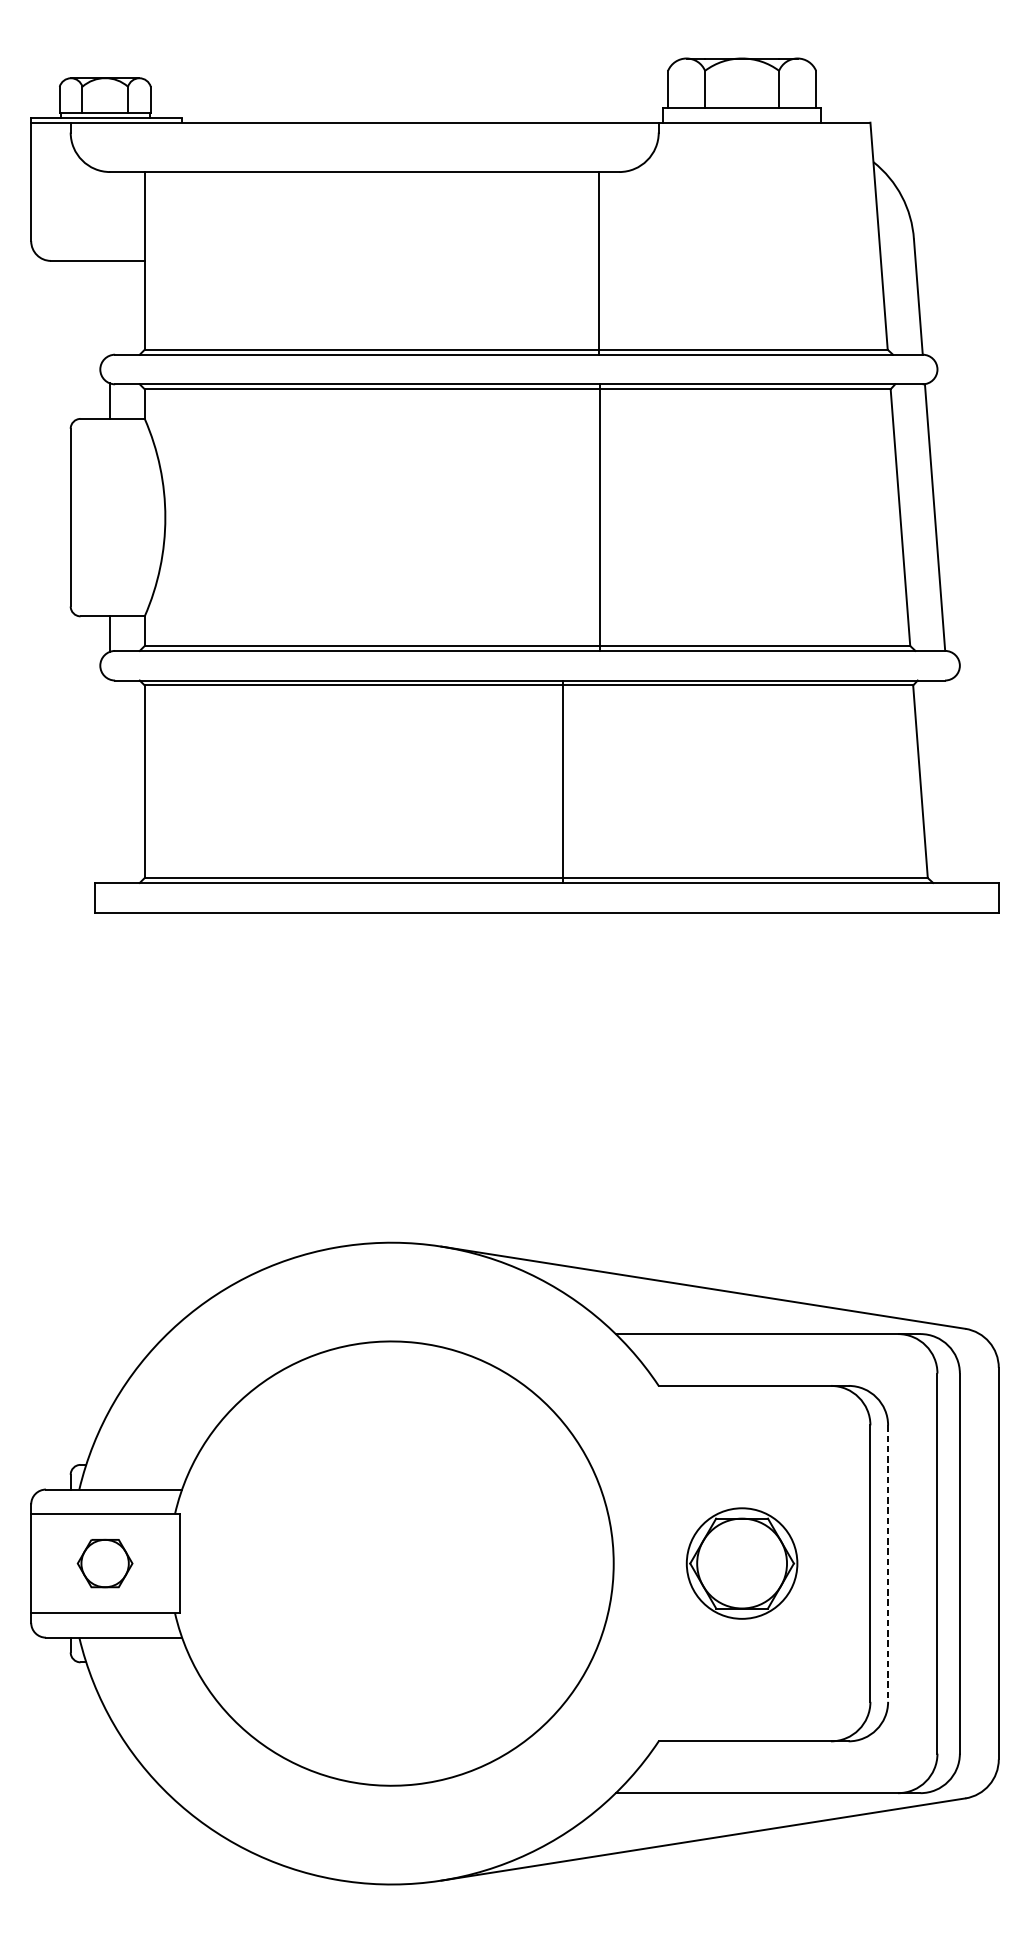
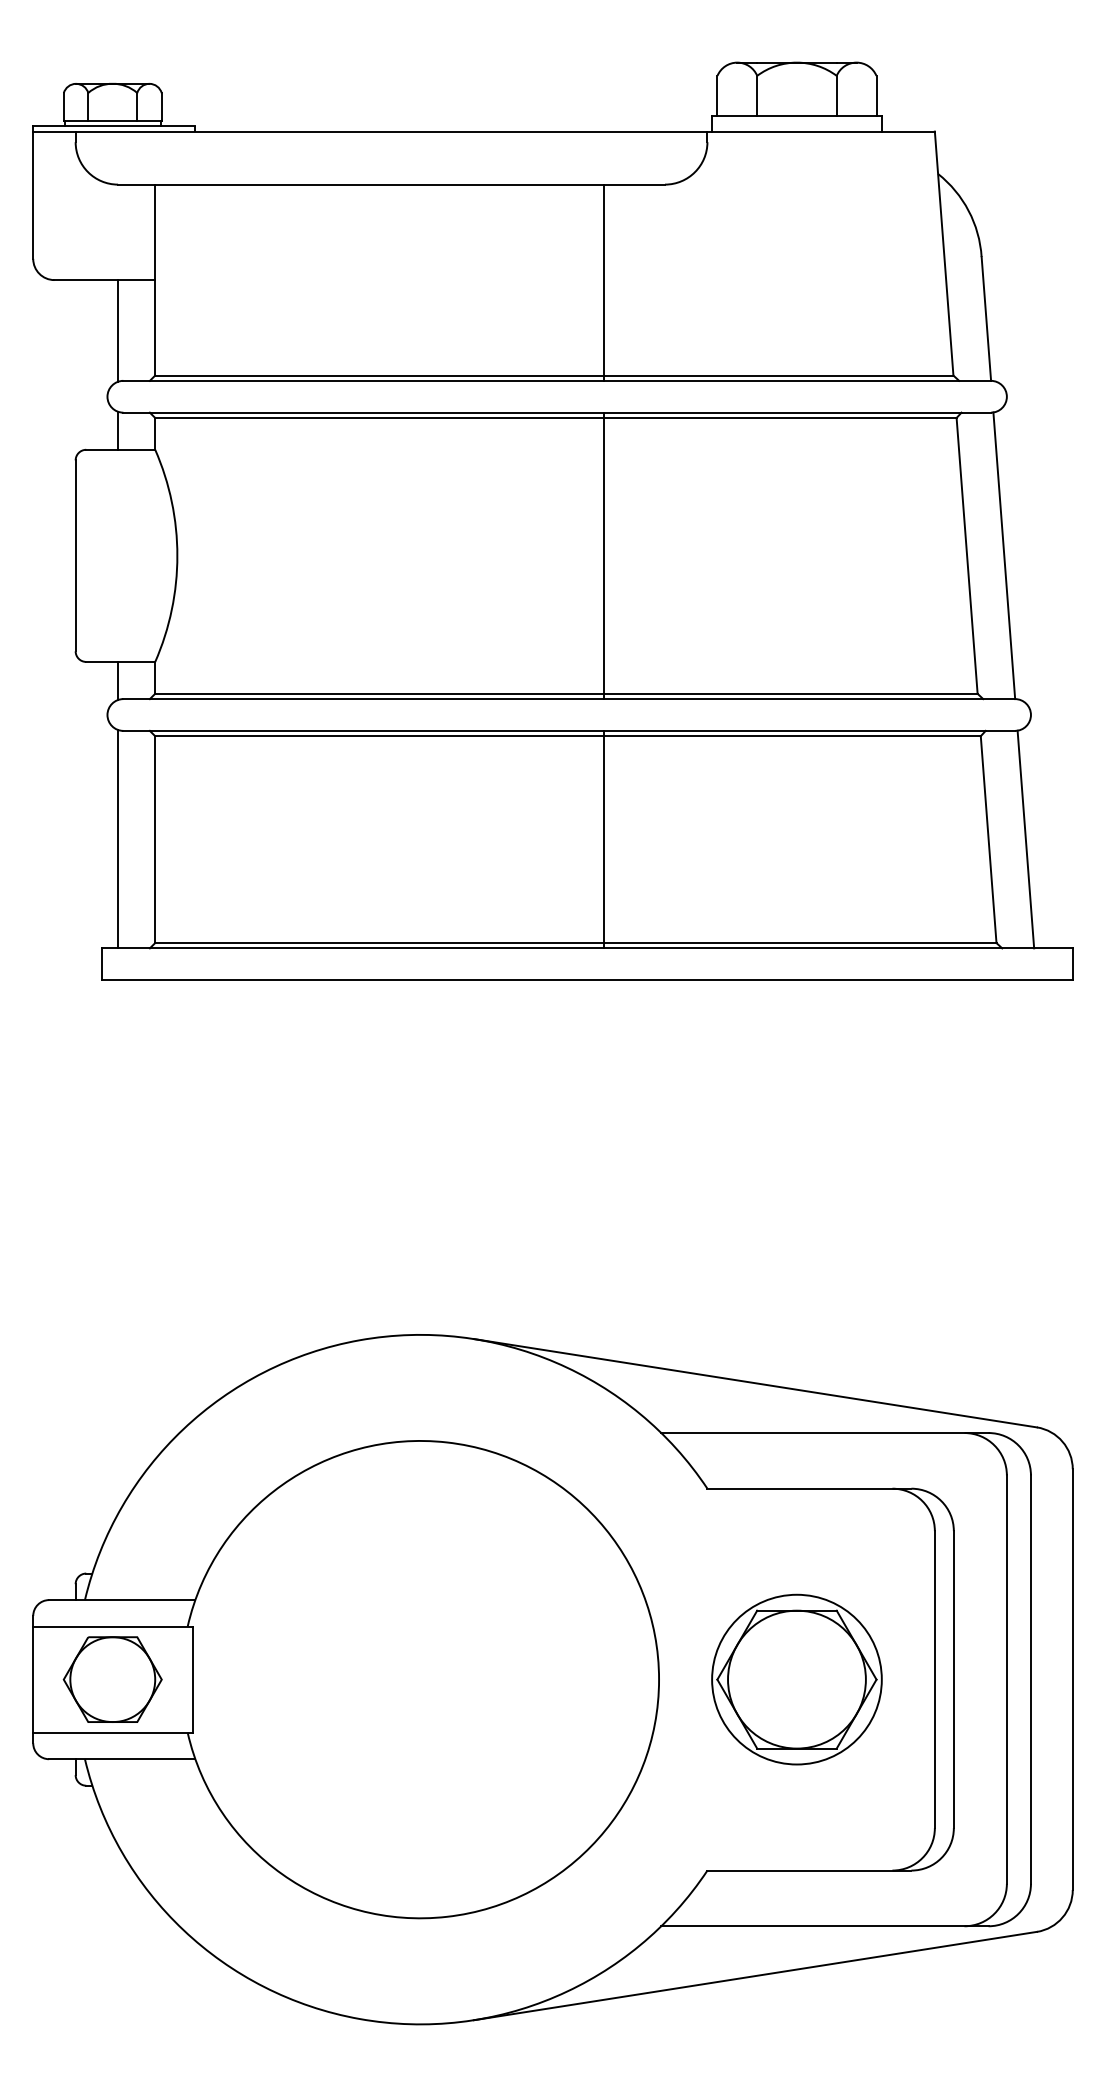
line: (599, 263) -> (604, 282), moved
line: (110, 307) -> (118, 330), added
line: (600, 517) -> (604, 555), moved
line: (110, 780) -> (118, 838), added
line: (954, 781) -> (1025, 839), added
part: (104, 1563) -> (112, 1679), size x1.67
part: (741, 1563) -> (796, 1679), size x1.43
line: (887, 1563) -> (953, 1679), dashed -> solid

